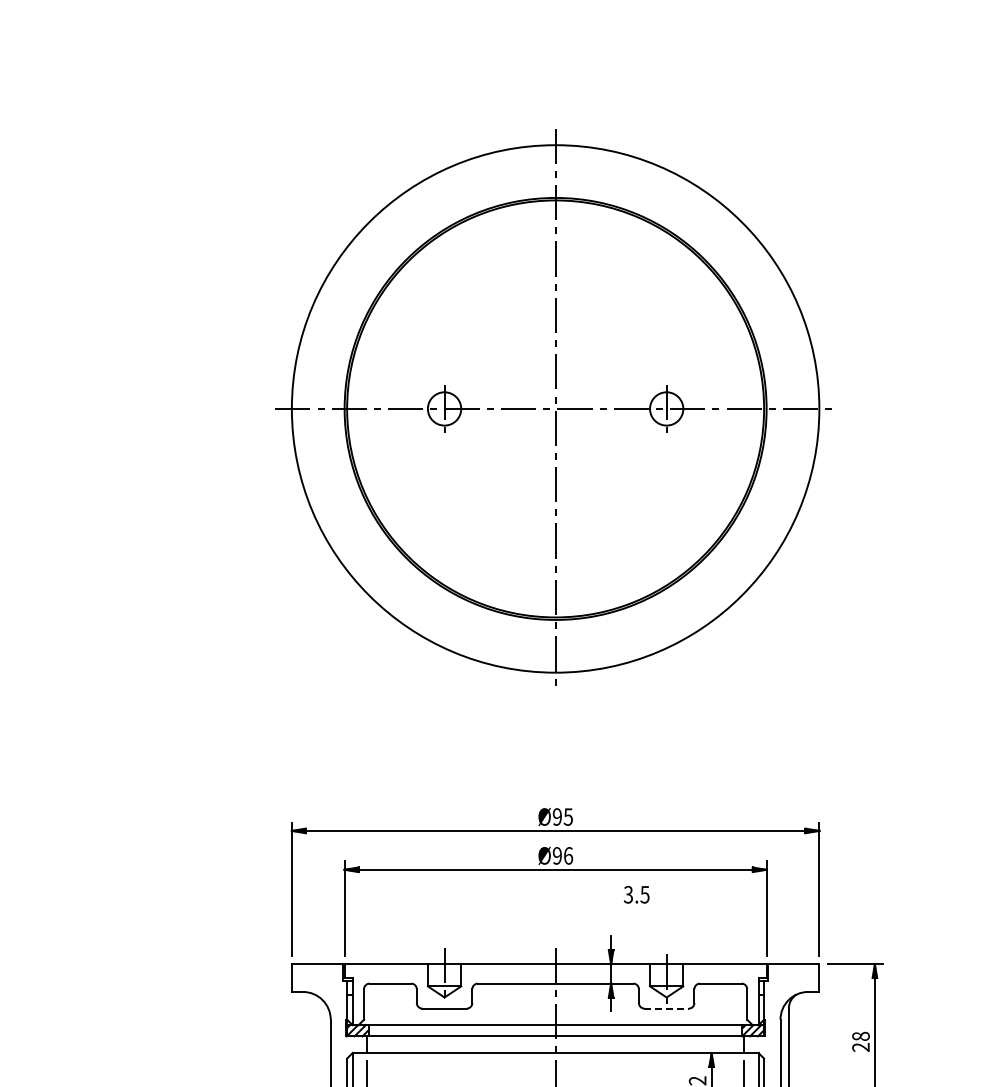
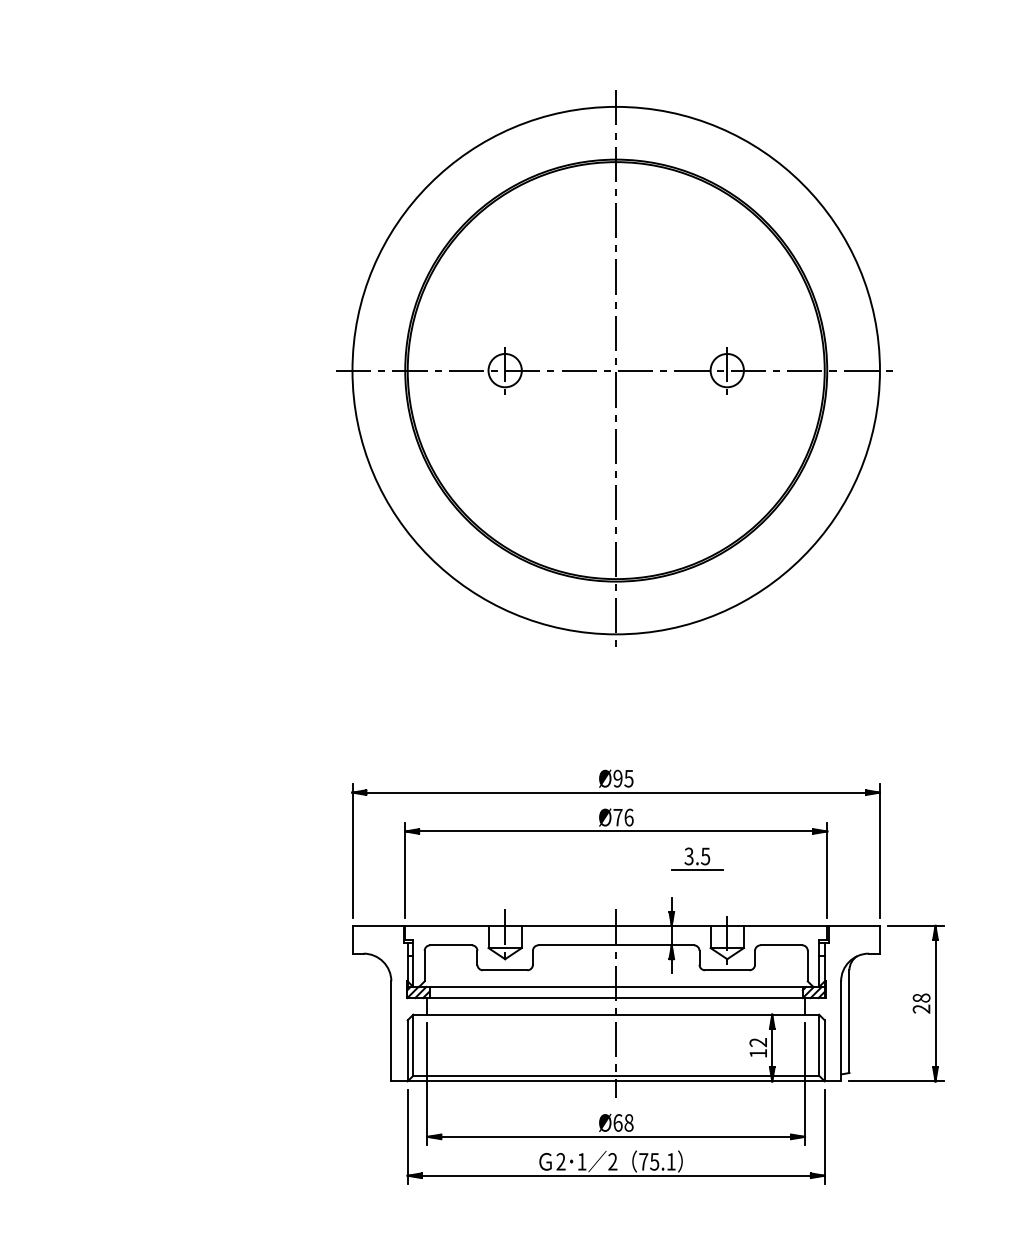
text: (556, 855) -> (617, 817), Ø96 -> Ø76
line: (635, 908) -> (696, 870), added
line: (666, 1008) -> (727, 970), dashed -> solid

